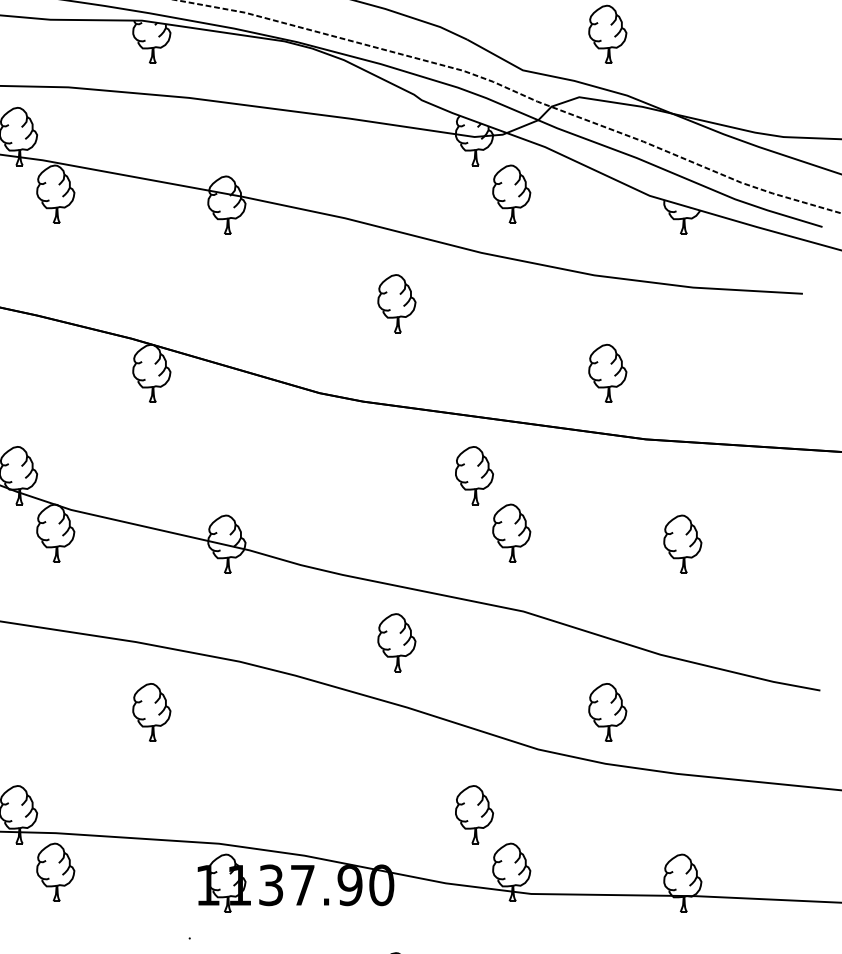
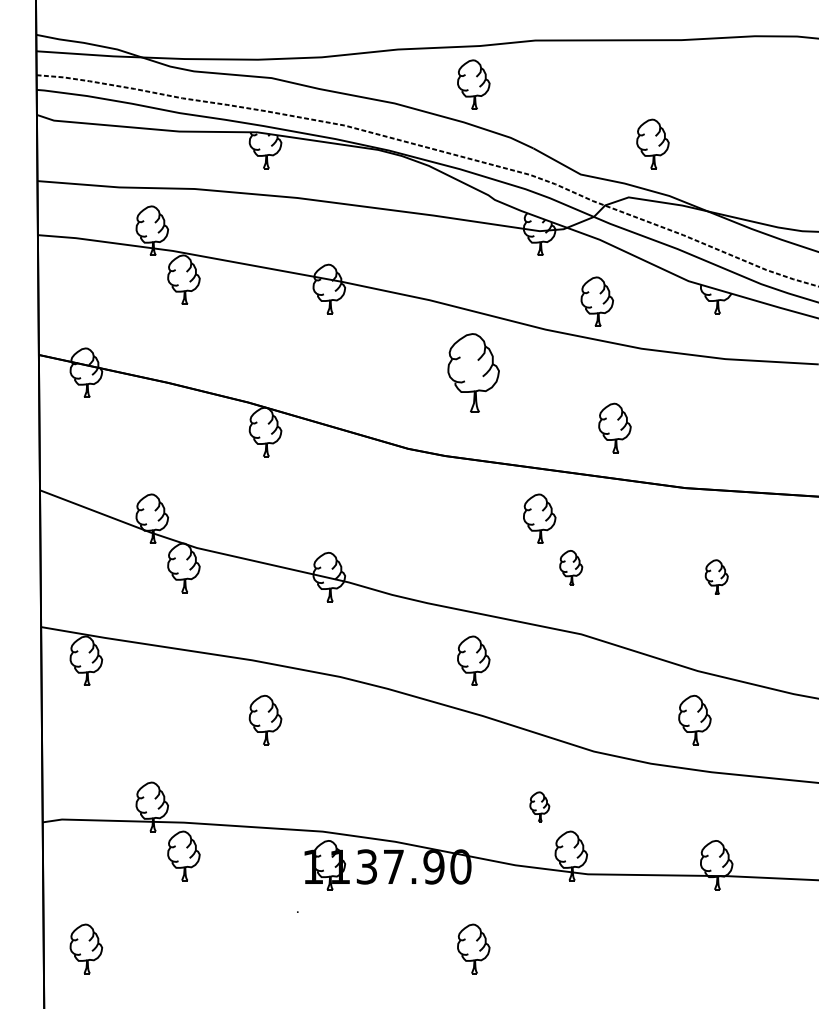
part: (510, 193) -> (596, 301), moved
part: (396, 303) -> (473, 372), size x1.6
part: (607, 372) -> (614, 427), moved
part: (510, 532) -> (570, 567), size x0.7
part: (682, 544) -> (716, 577), size x0.7
part: (607, 711) -> (694, 719), moved
part: (474, 814) -> (539, 806), size x0.6

